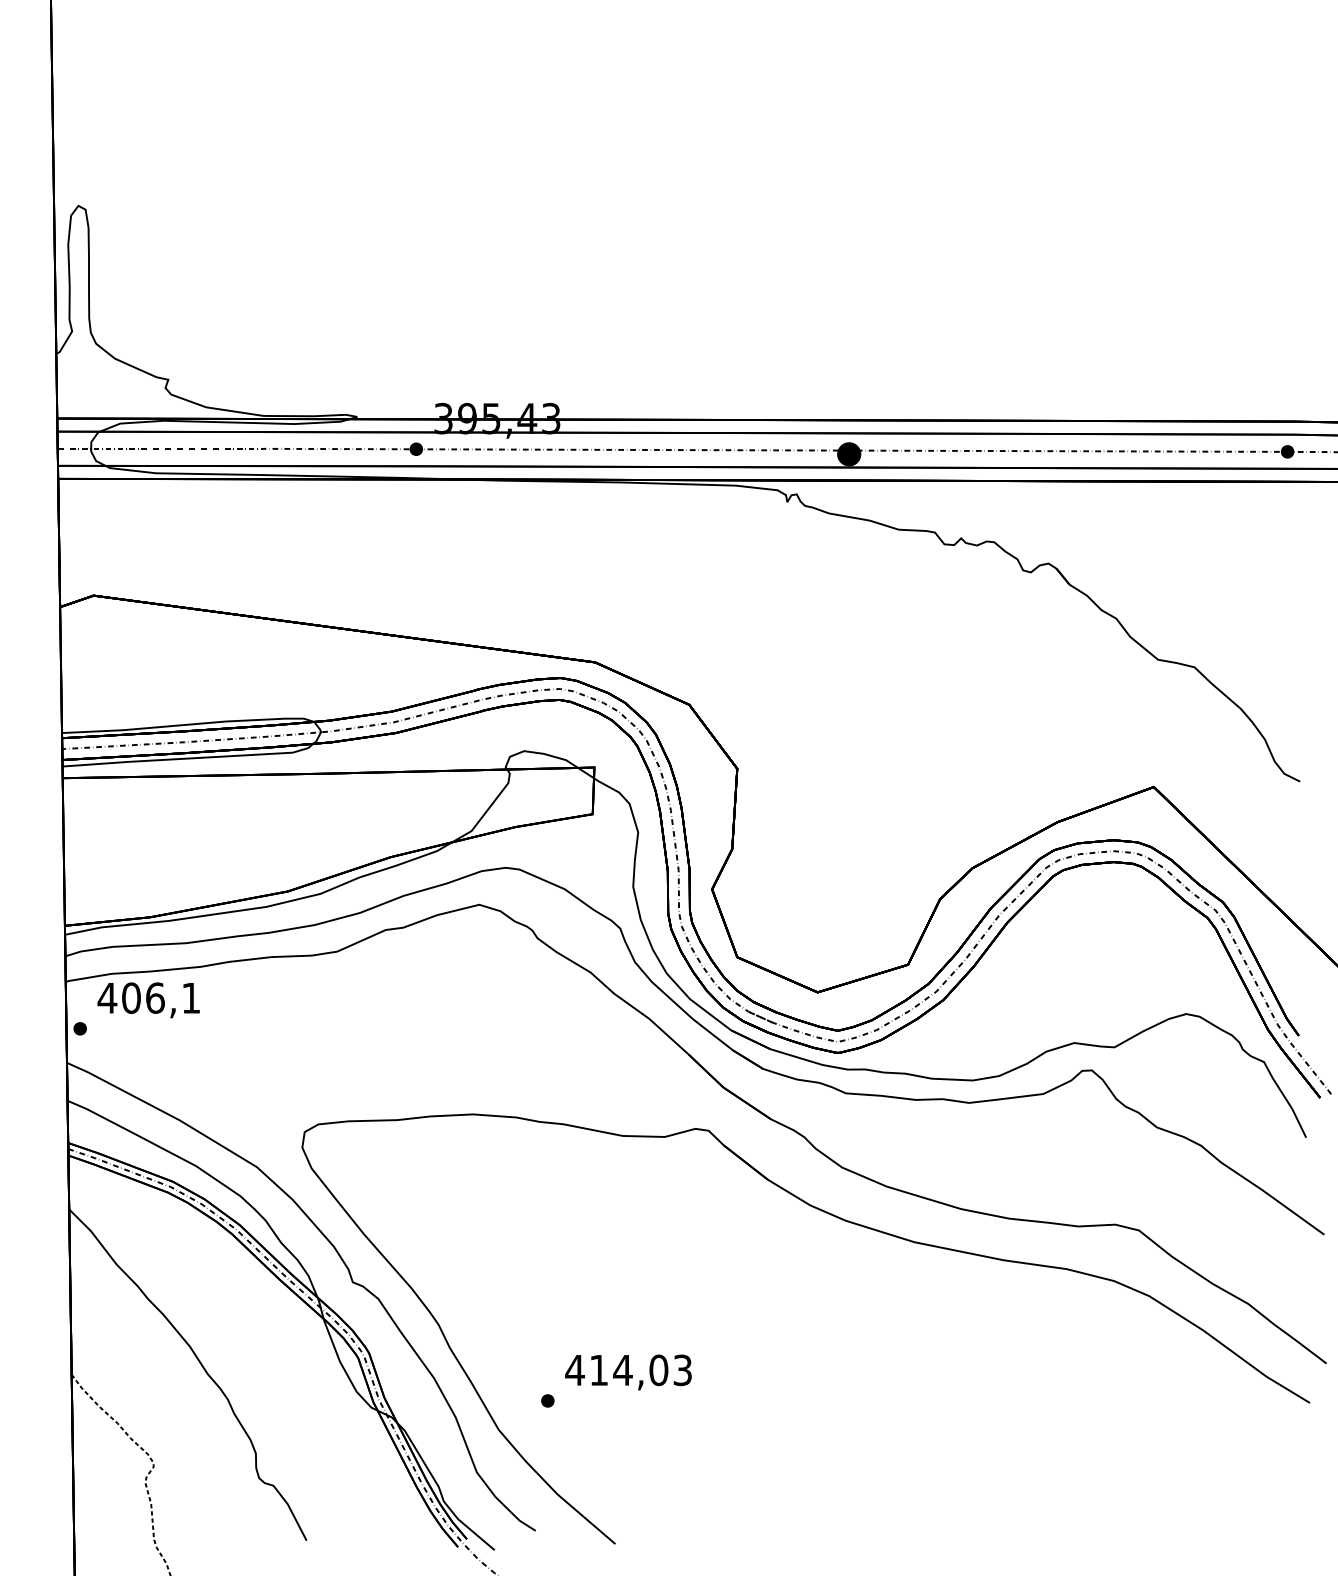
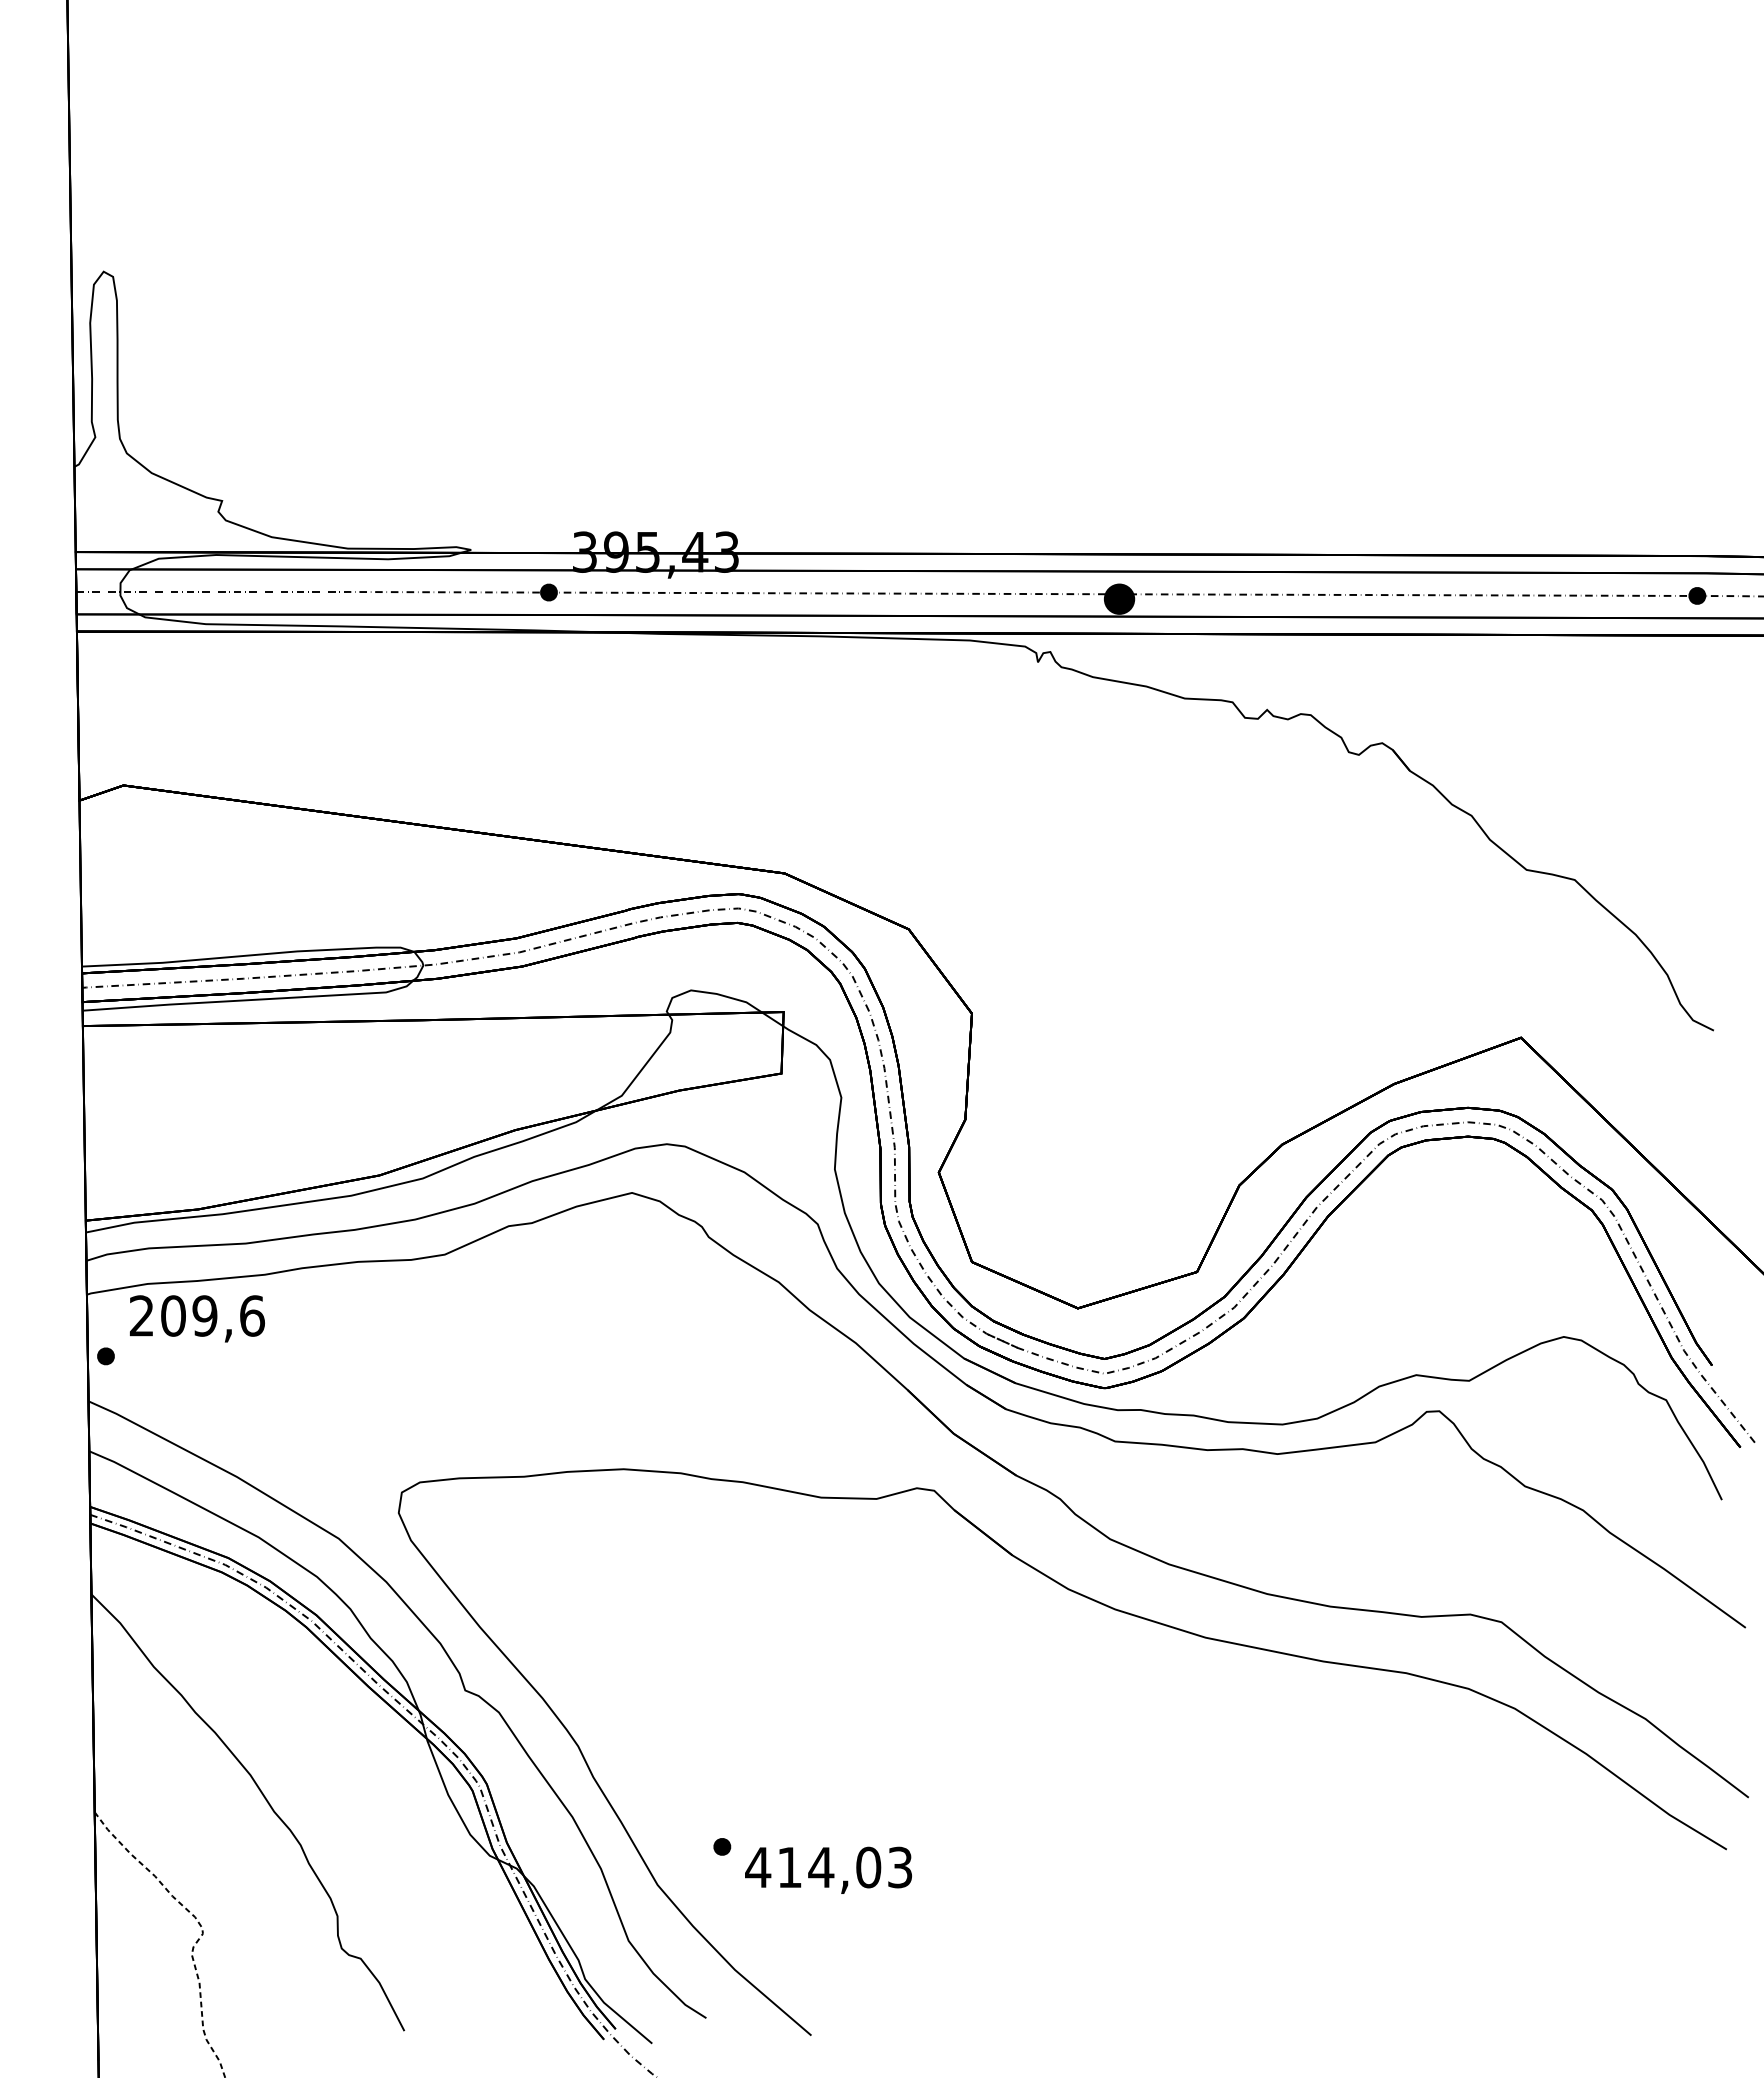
text: (148, 997) -> (196, 1315), 406,1 -> 209,6
text: (628, 1371) -> (828, 1869), moved

